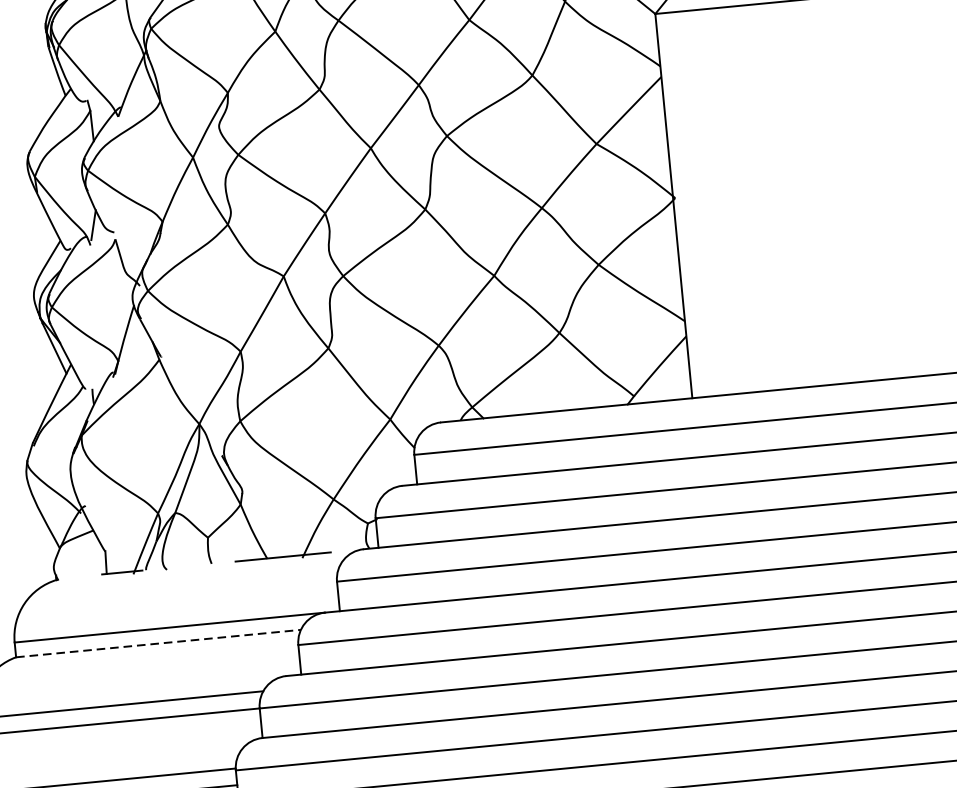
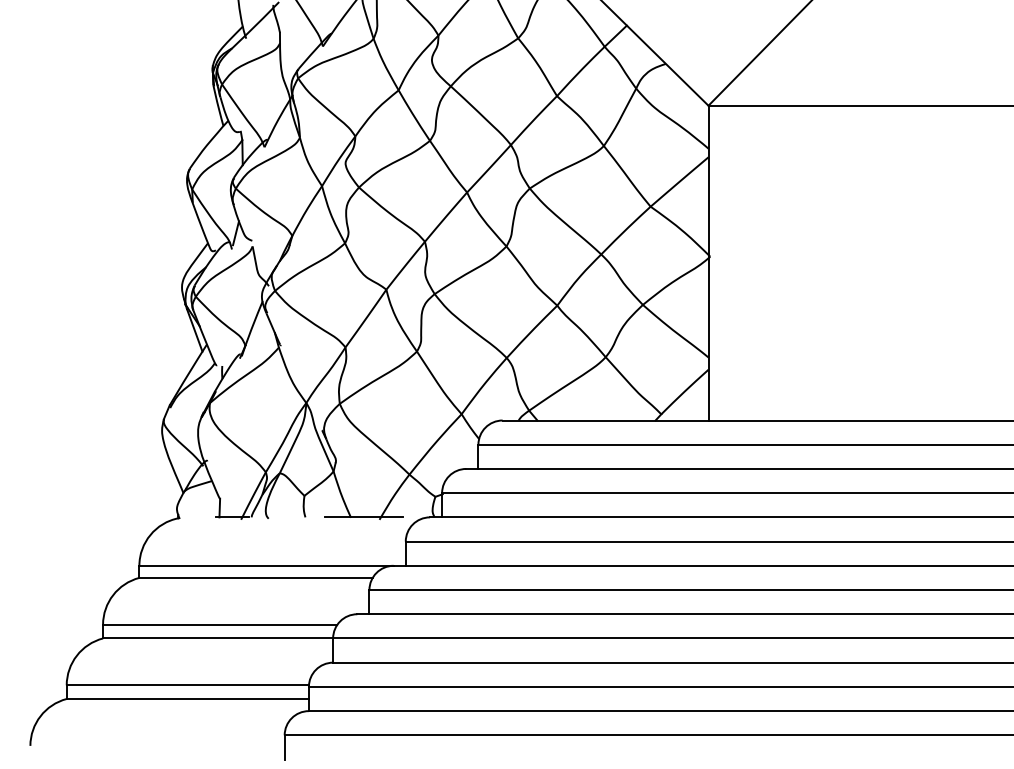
line: (159, 643) -> (256, 577), dashed -> solid

